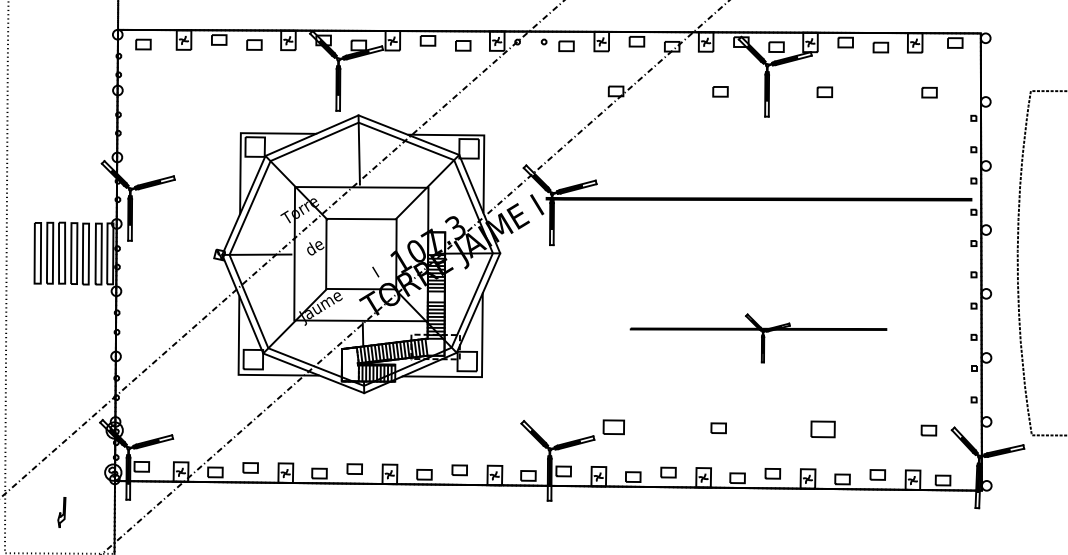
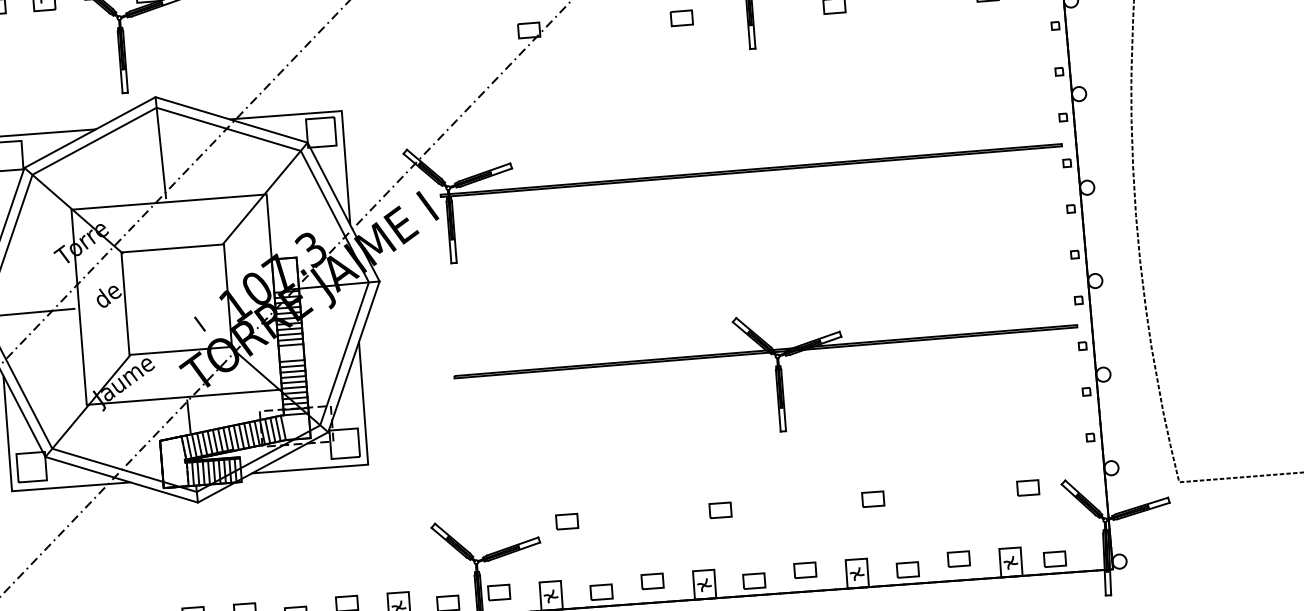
part: (758, 338) -> (767, 374), size x1.67
part: (613, 426) -> (566, 520), size x0.71
part: (822, 429) -> (872, 499), size x0.62

